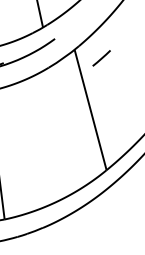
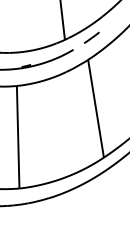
line: (101, 57) -> (91, 37), moved

